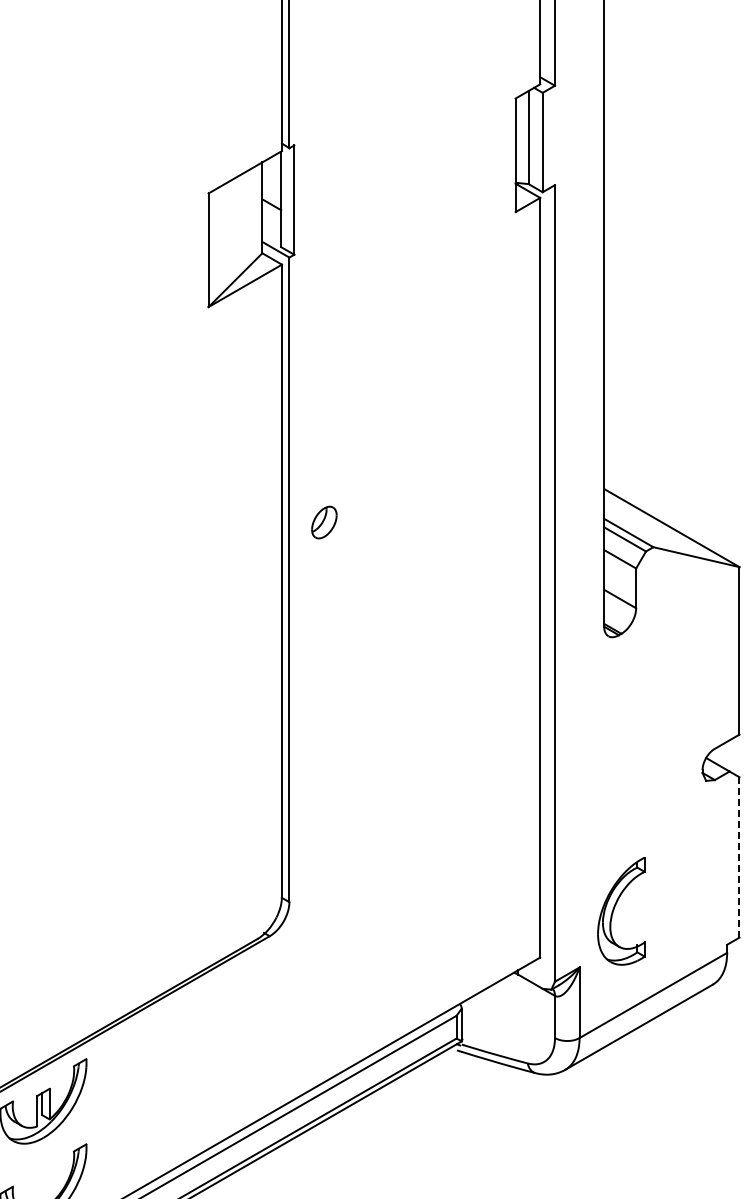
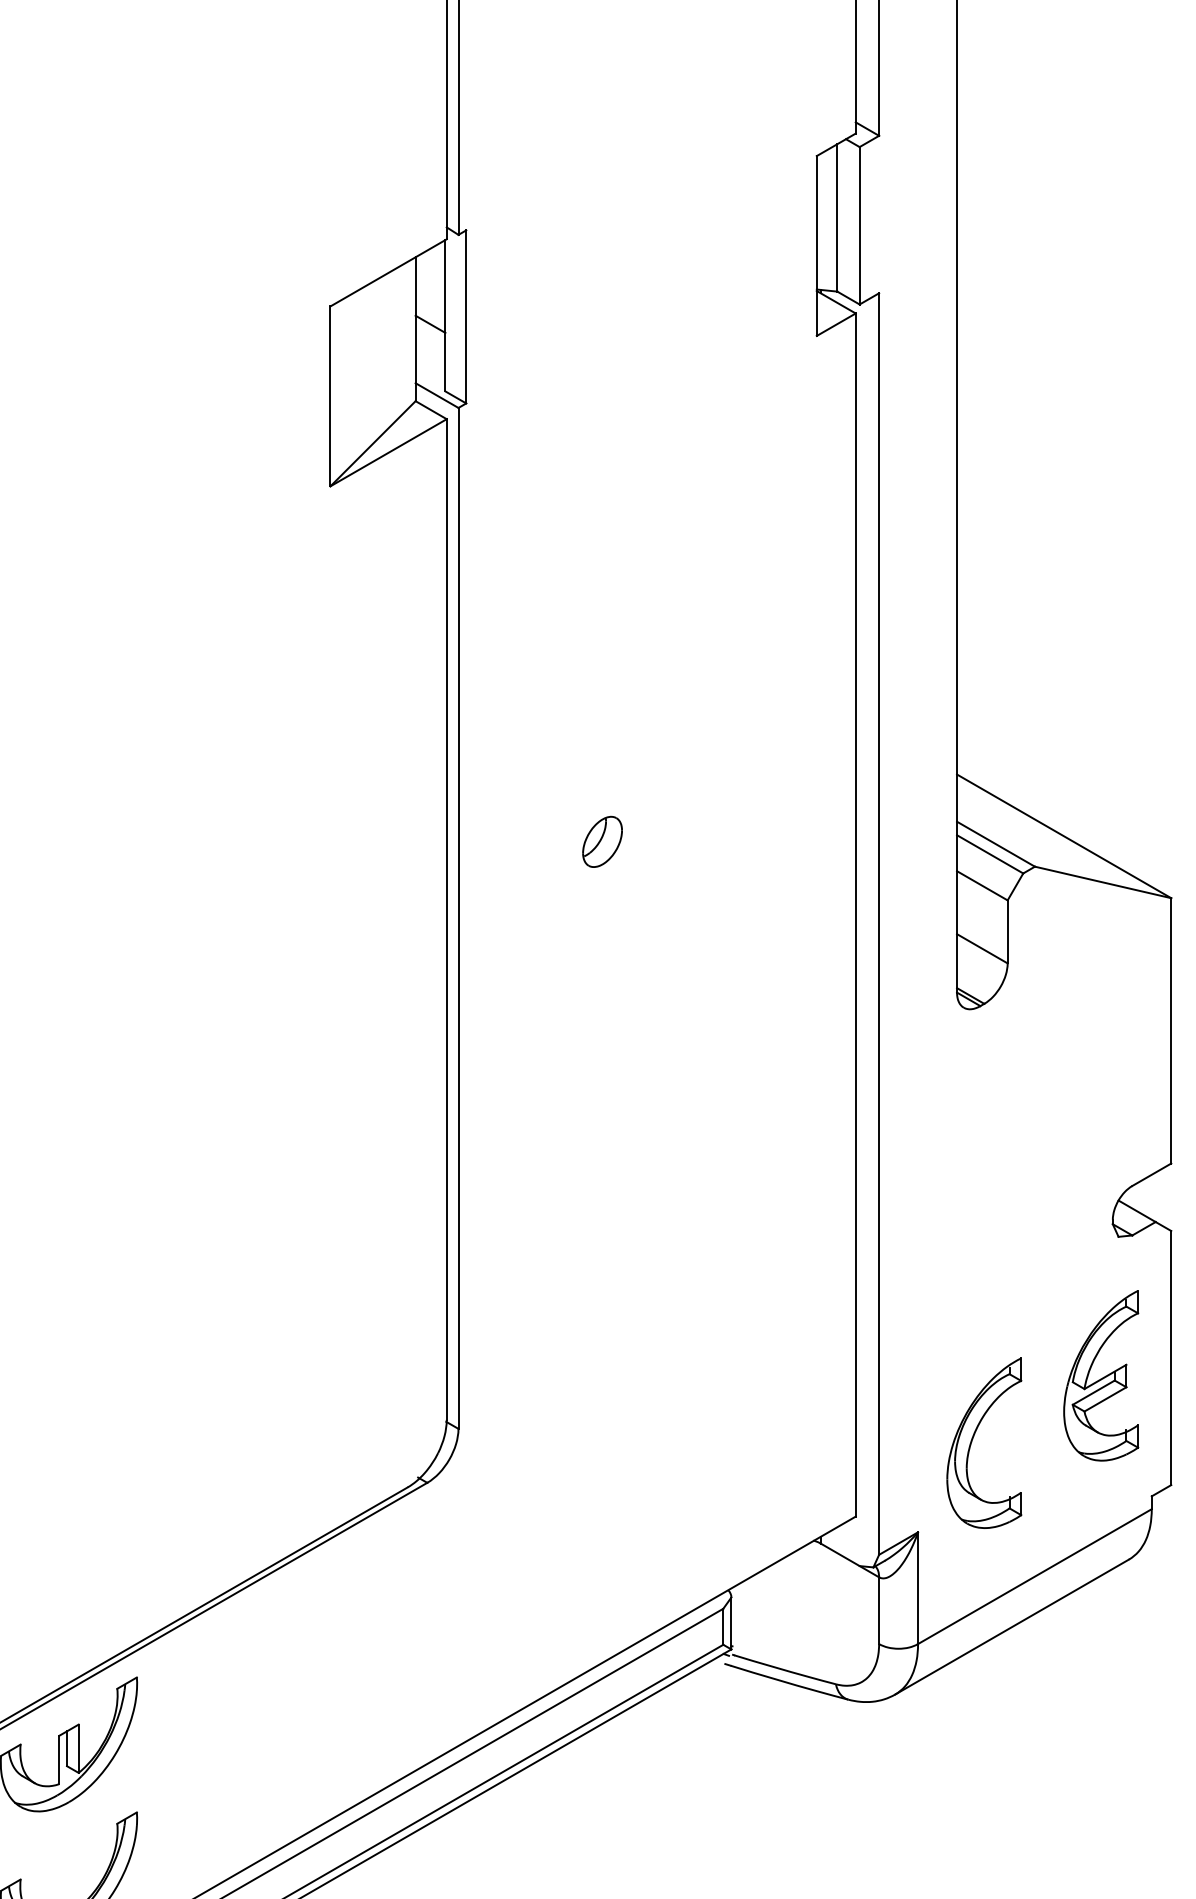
part: (324, 522) -> (602, 841), moved
line: (739, 856) -> (1171, 1356), dashed -> solid
part: (694, 868) -> (1100, 1375), added

